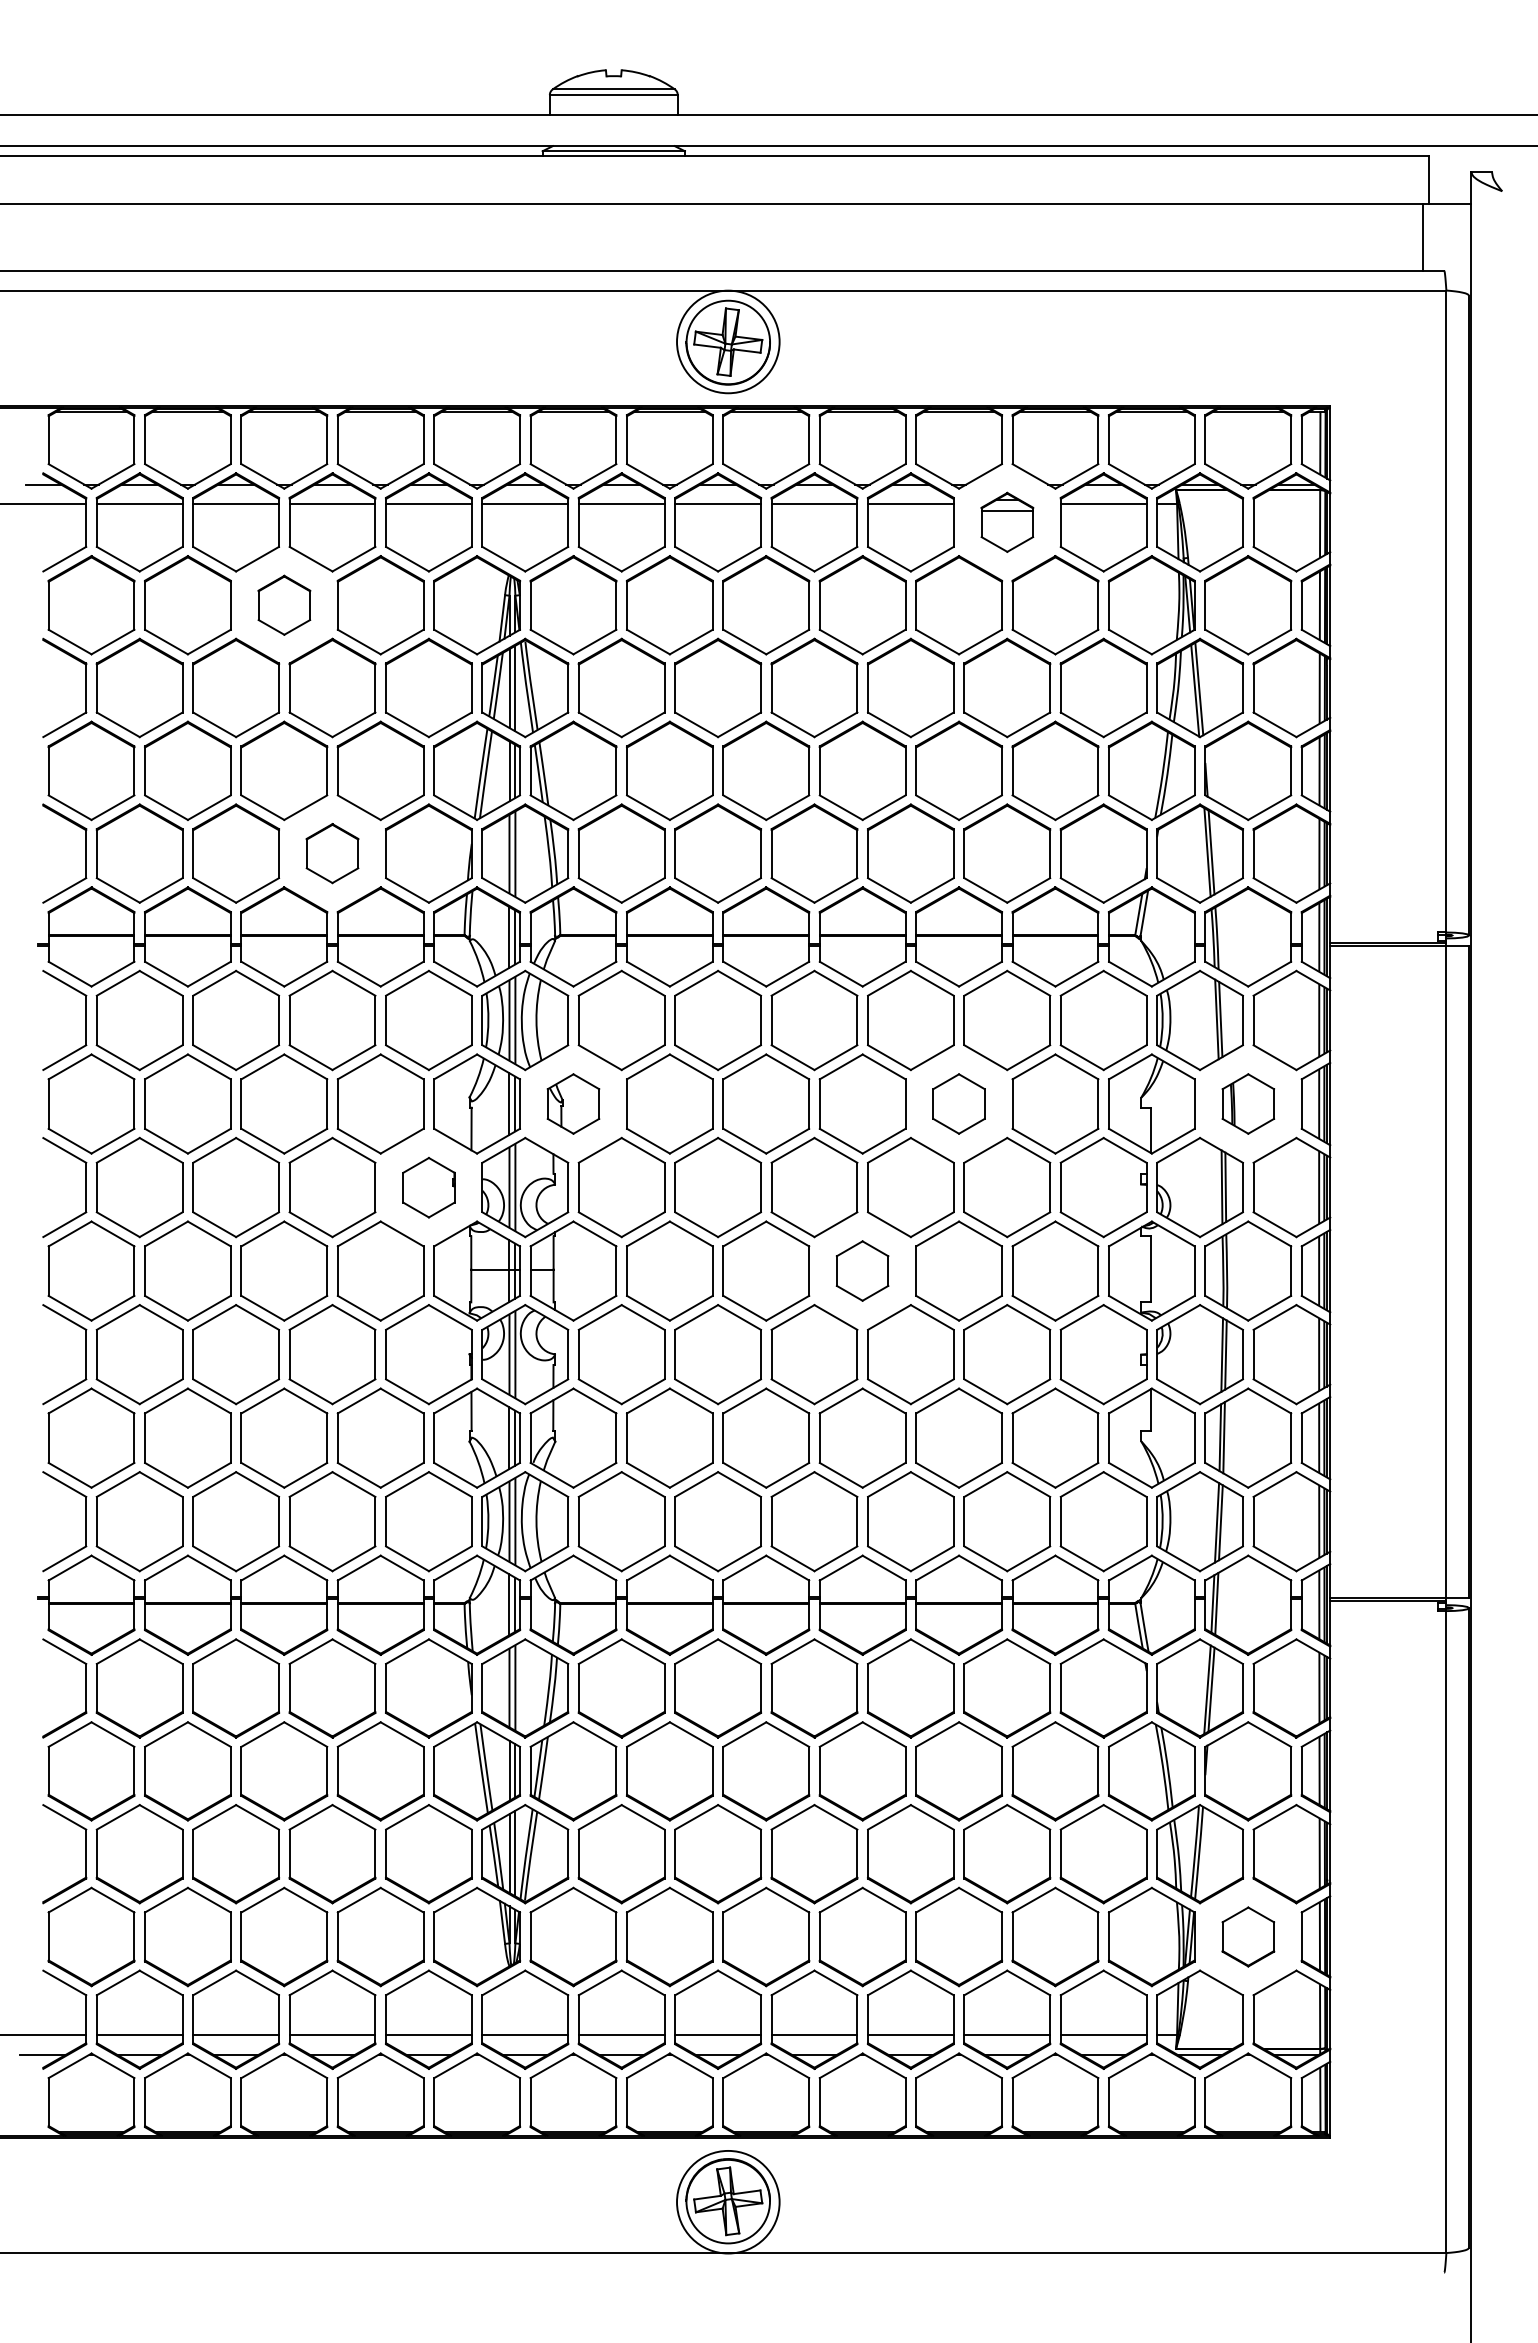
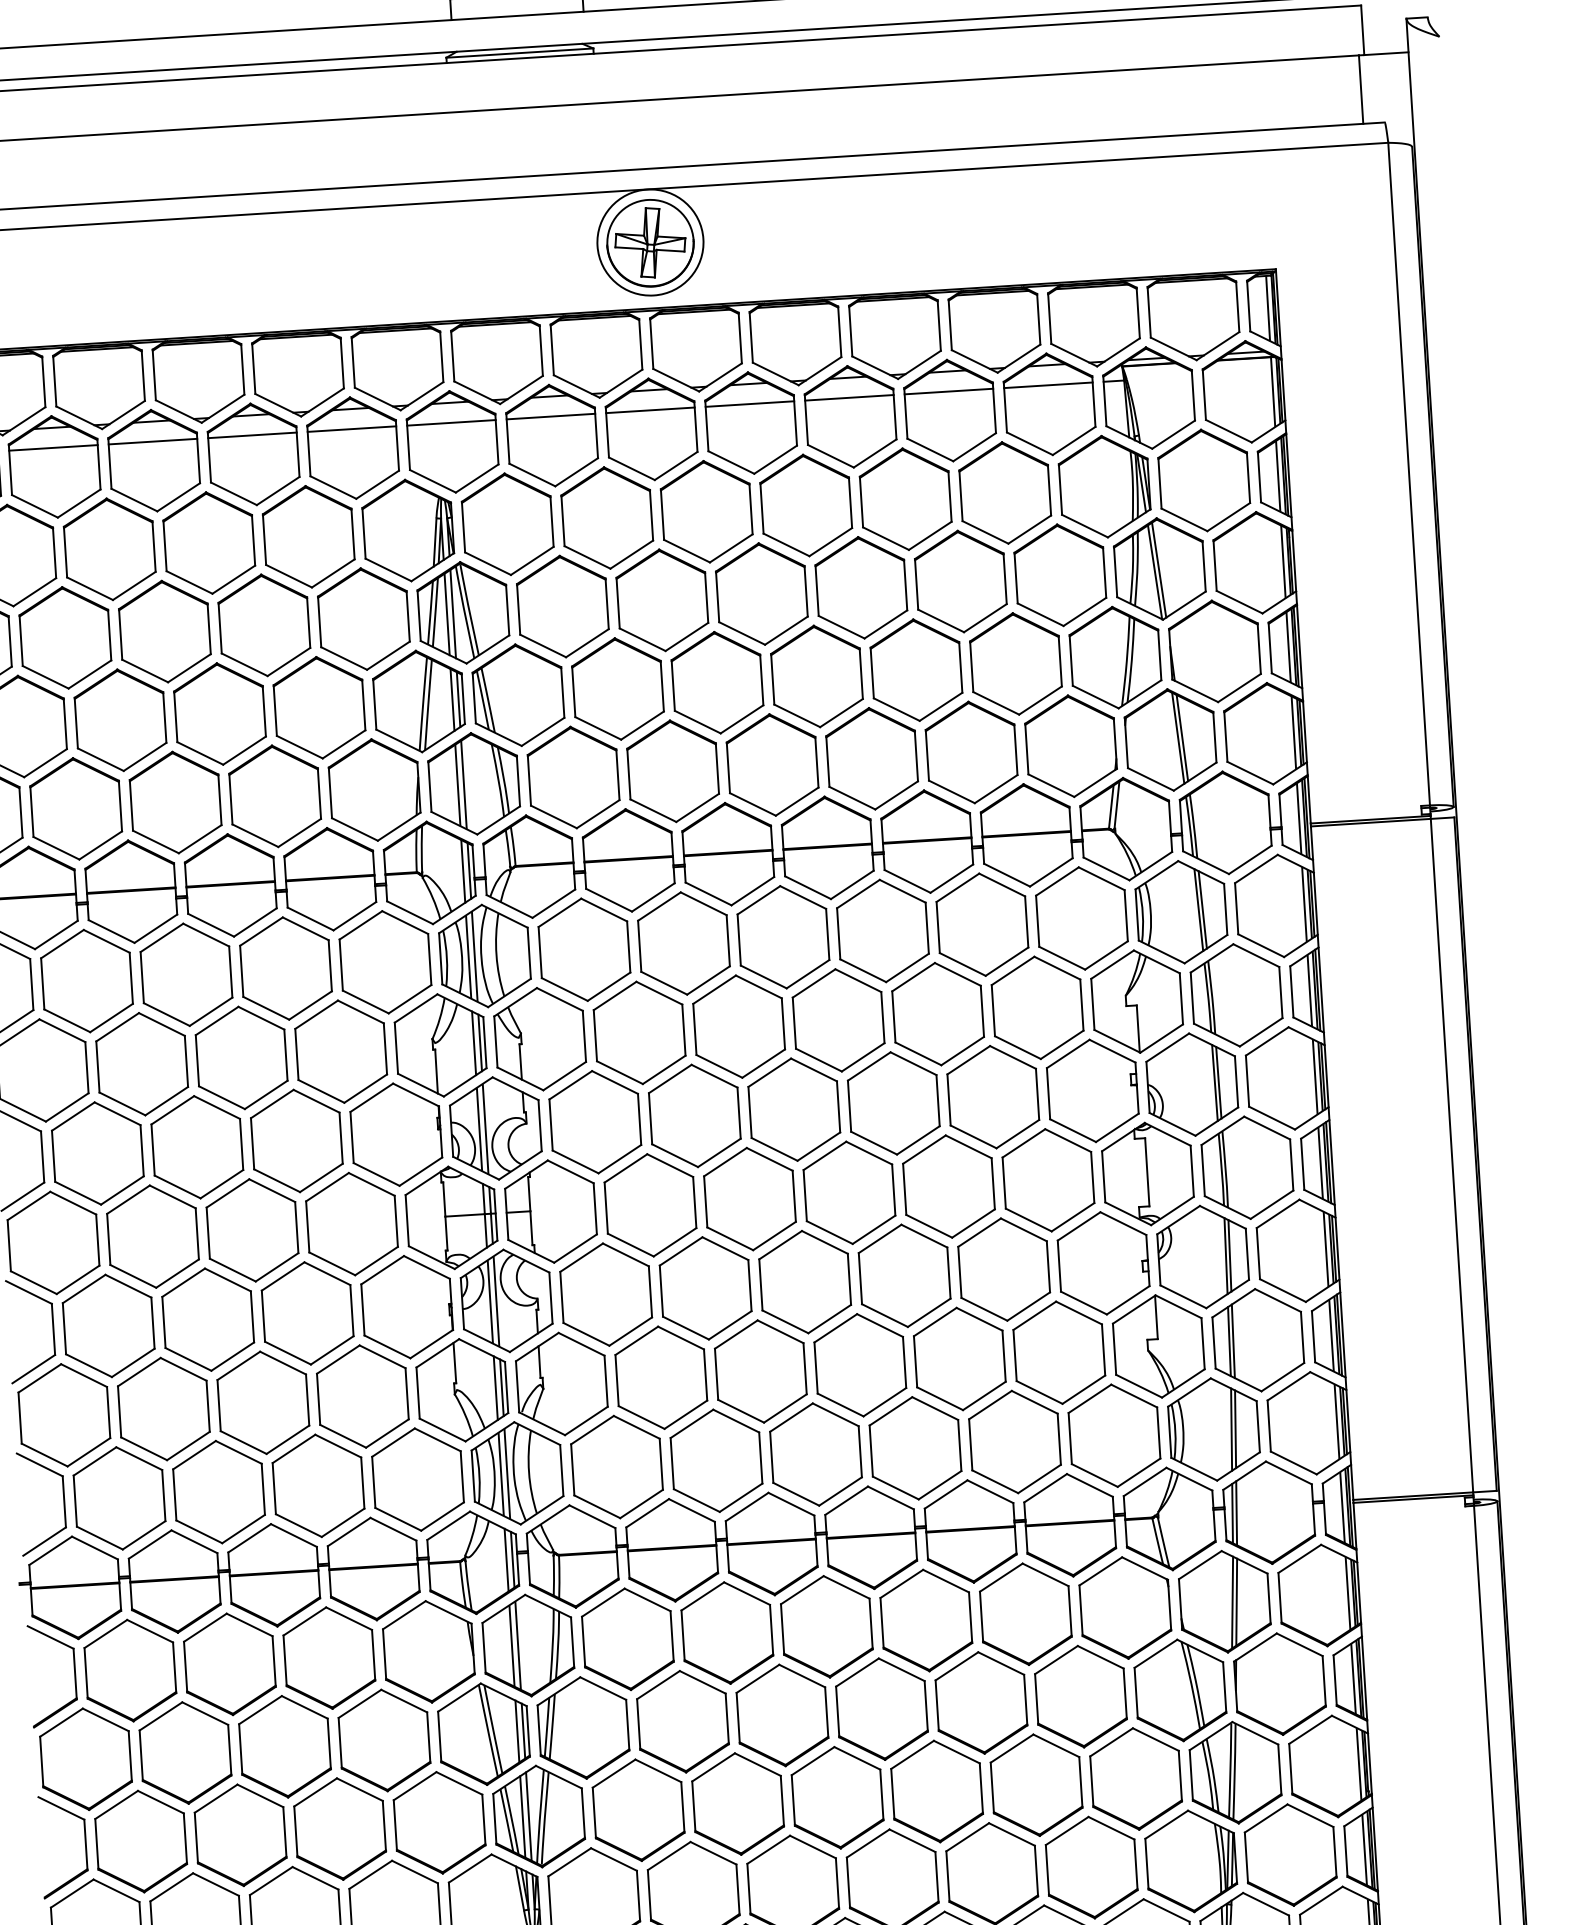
part: (1007, 522) -> (950, 410), size x1.67
part: (284, 605) -> (209, 543), size x1.67
part: (332, 853) -> (275, 796), size x1.67
part: (573, 1103) -> (540, 1038), size x1.67
part: (958, 1103) -> (937, 1013), size x1.67
part: (1248, 1103) -> (1236, 994), size x1.67
part: (428, 1187) -> (395, 1134), size x1.67
part: (862, 1270) -> (849, 1192), size x1.67
part: (1248, 1936) -> (1290, 1854), size x1.67

